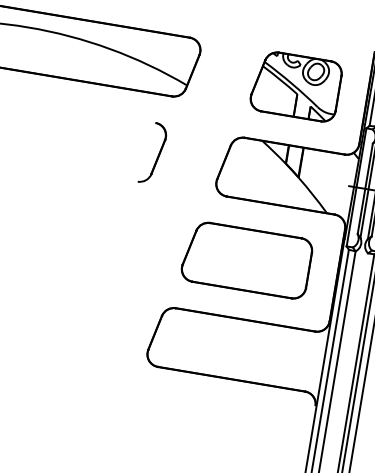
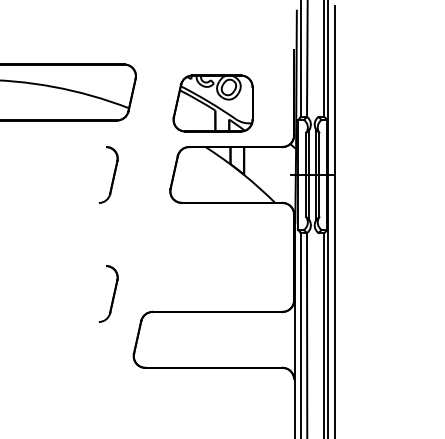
part: (295, 86) -> (212, 103), moved
part: (246, 260) -> (209, 257), removed
part: (131, 280) -> (108, 293), added

